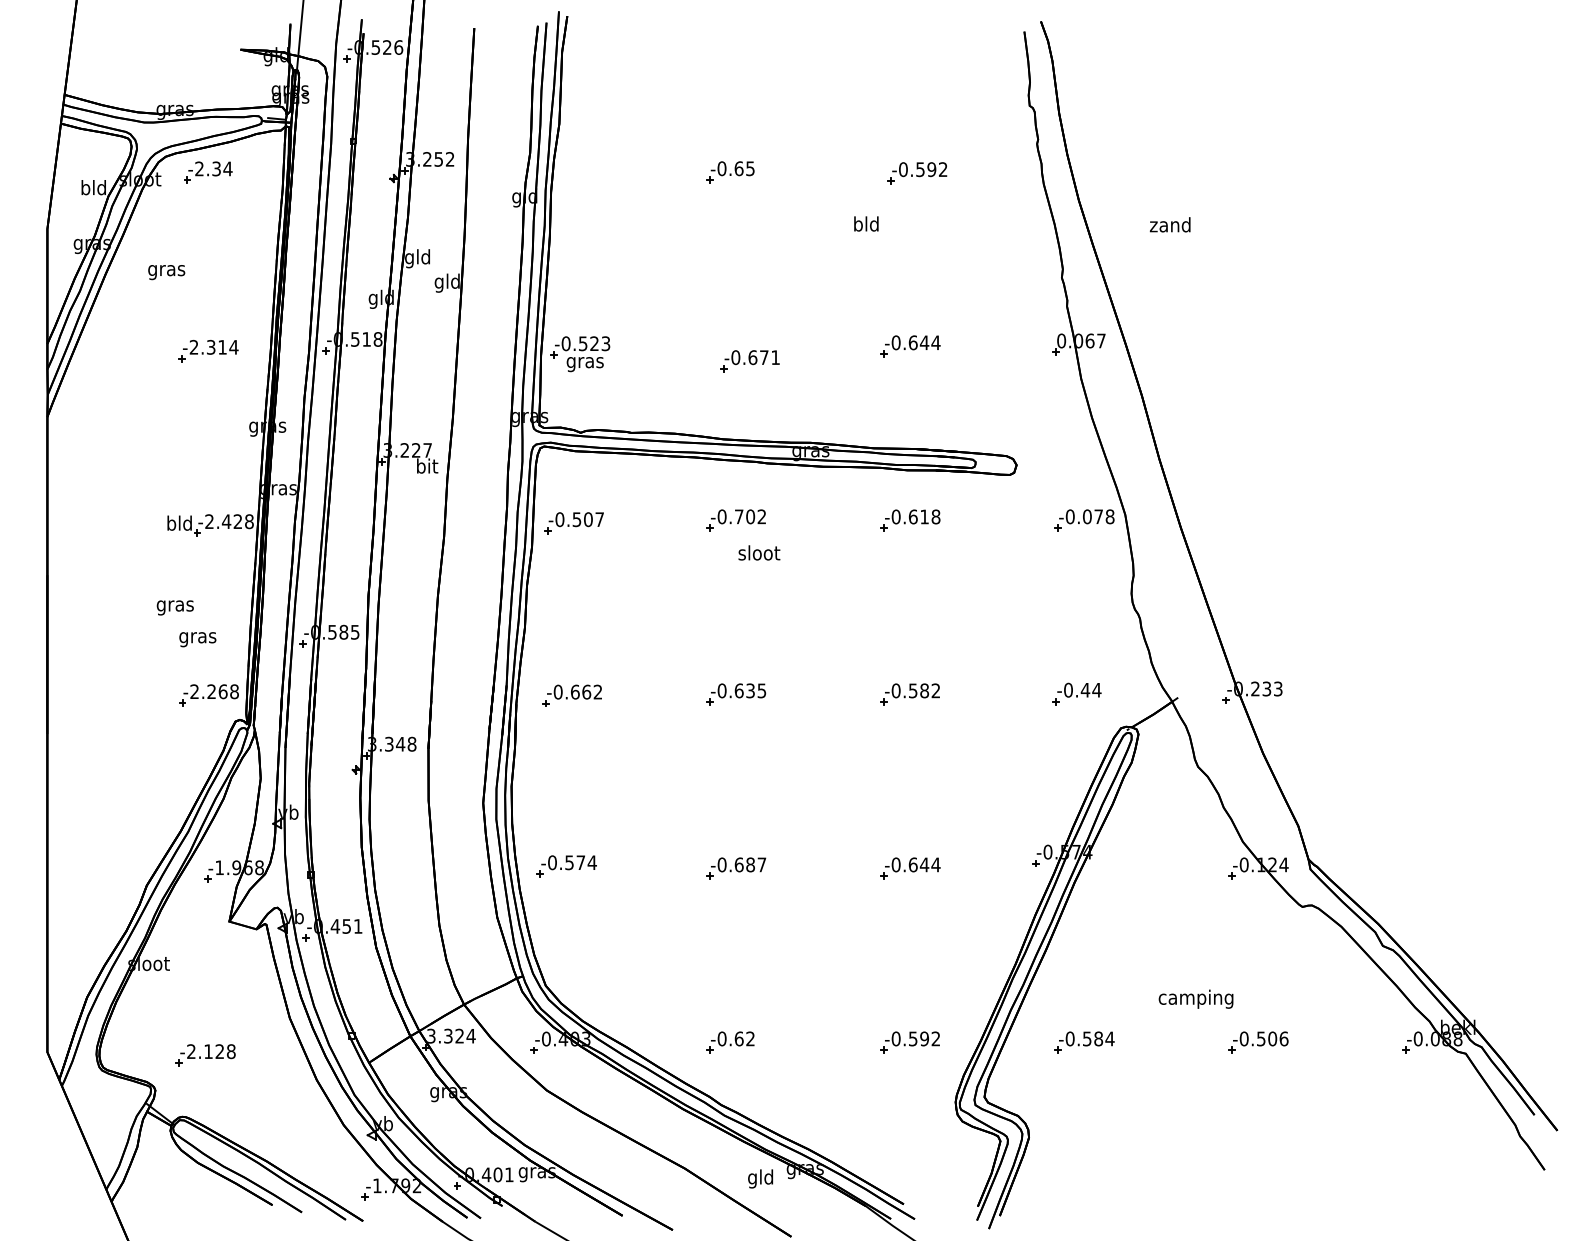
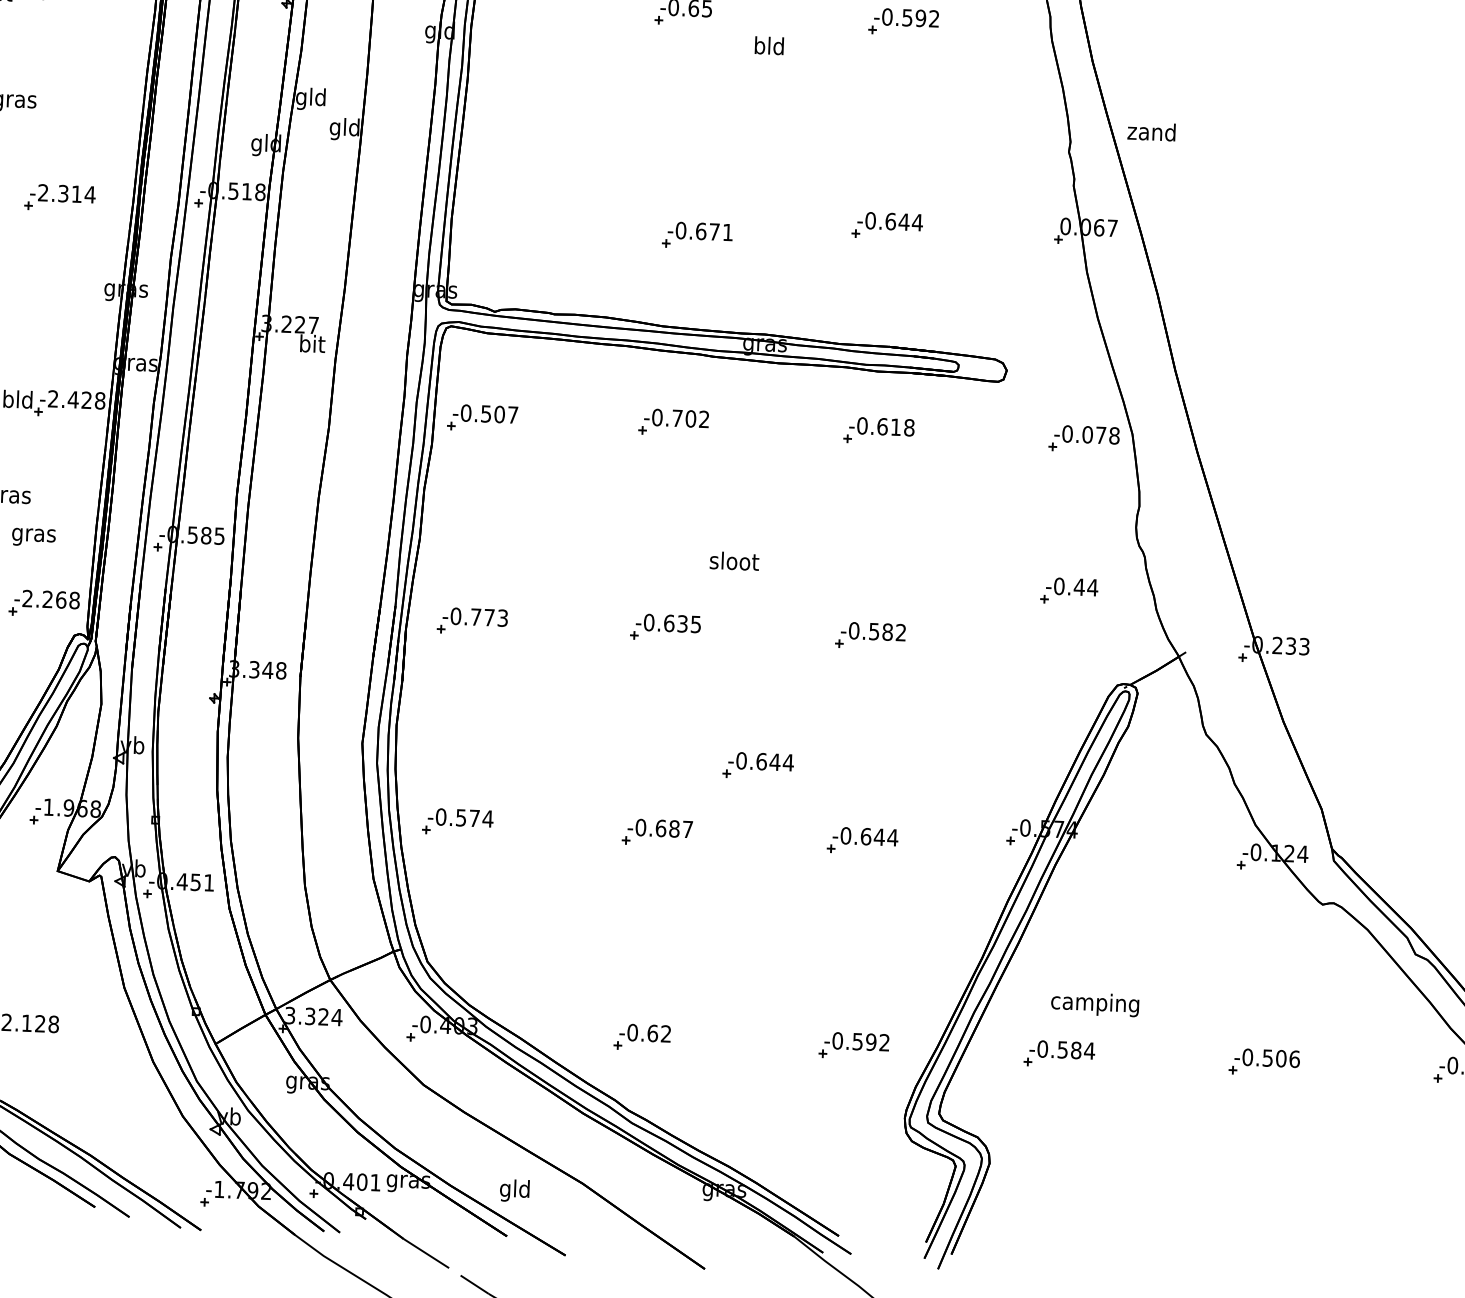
text: (866, 223) -> (769, 45), moved
text: (1169, 224) -> (1150, 131), moved
part: (580, 354) -> (498, 219), removed
text: (759, 552) -> (734, 560), moved
text: (586, 691) -> (489, 616), -0.662 -> -0.773
part: (1076, 693) -> (1068, 590), moved
part: (819, 808) -> (758, 765), added
text: (1195, 998) -> (1094, 1003), moved
text: (760, 1178) -> (514, 1190), moved

